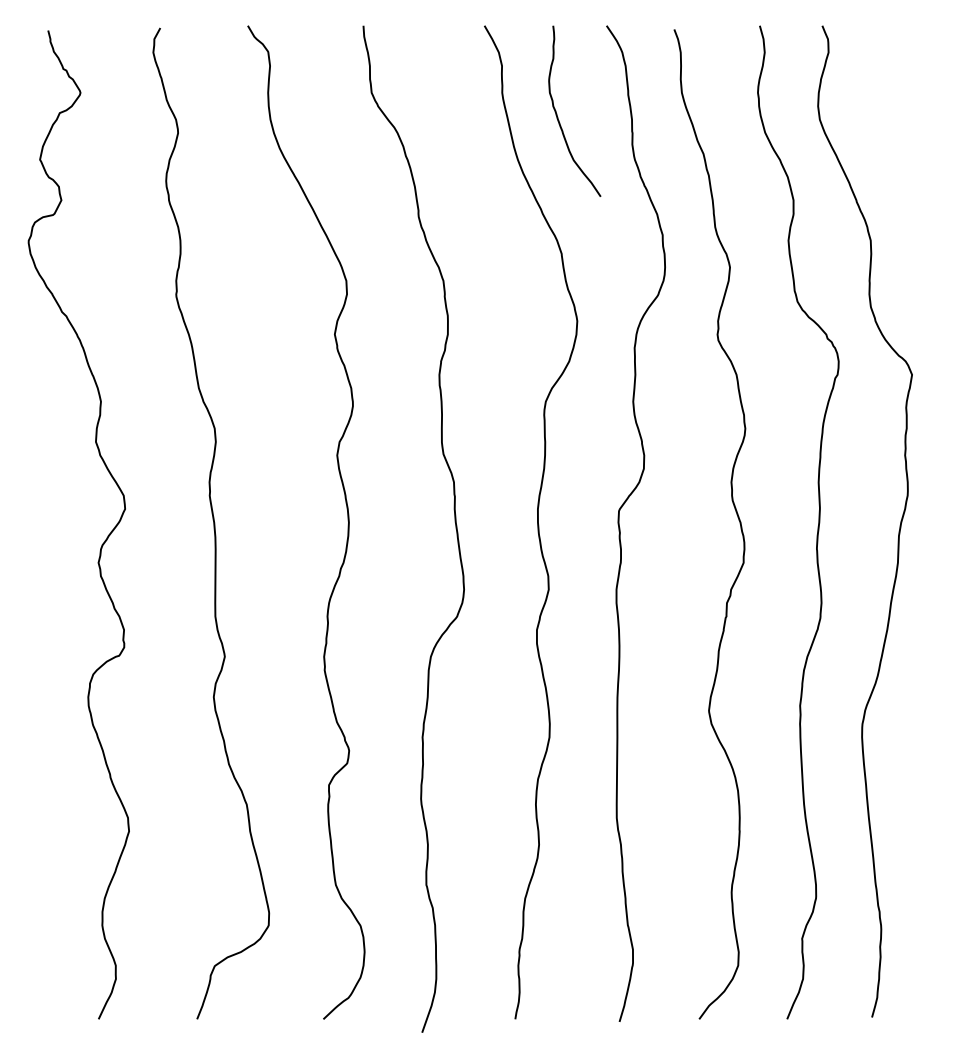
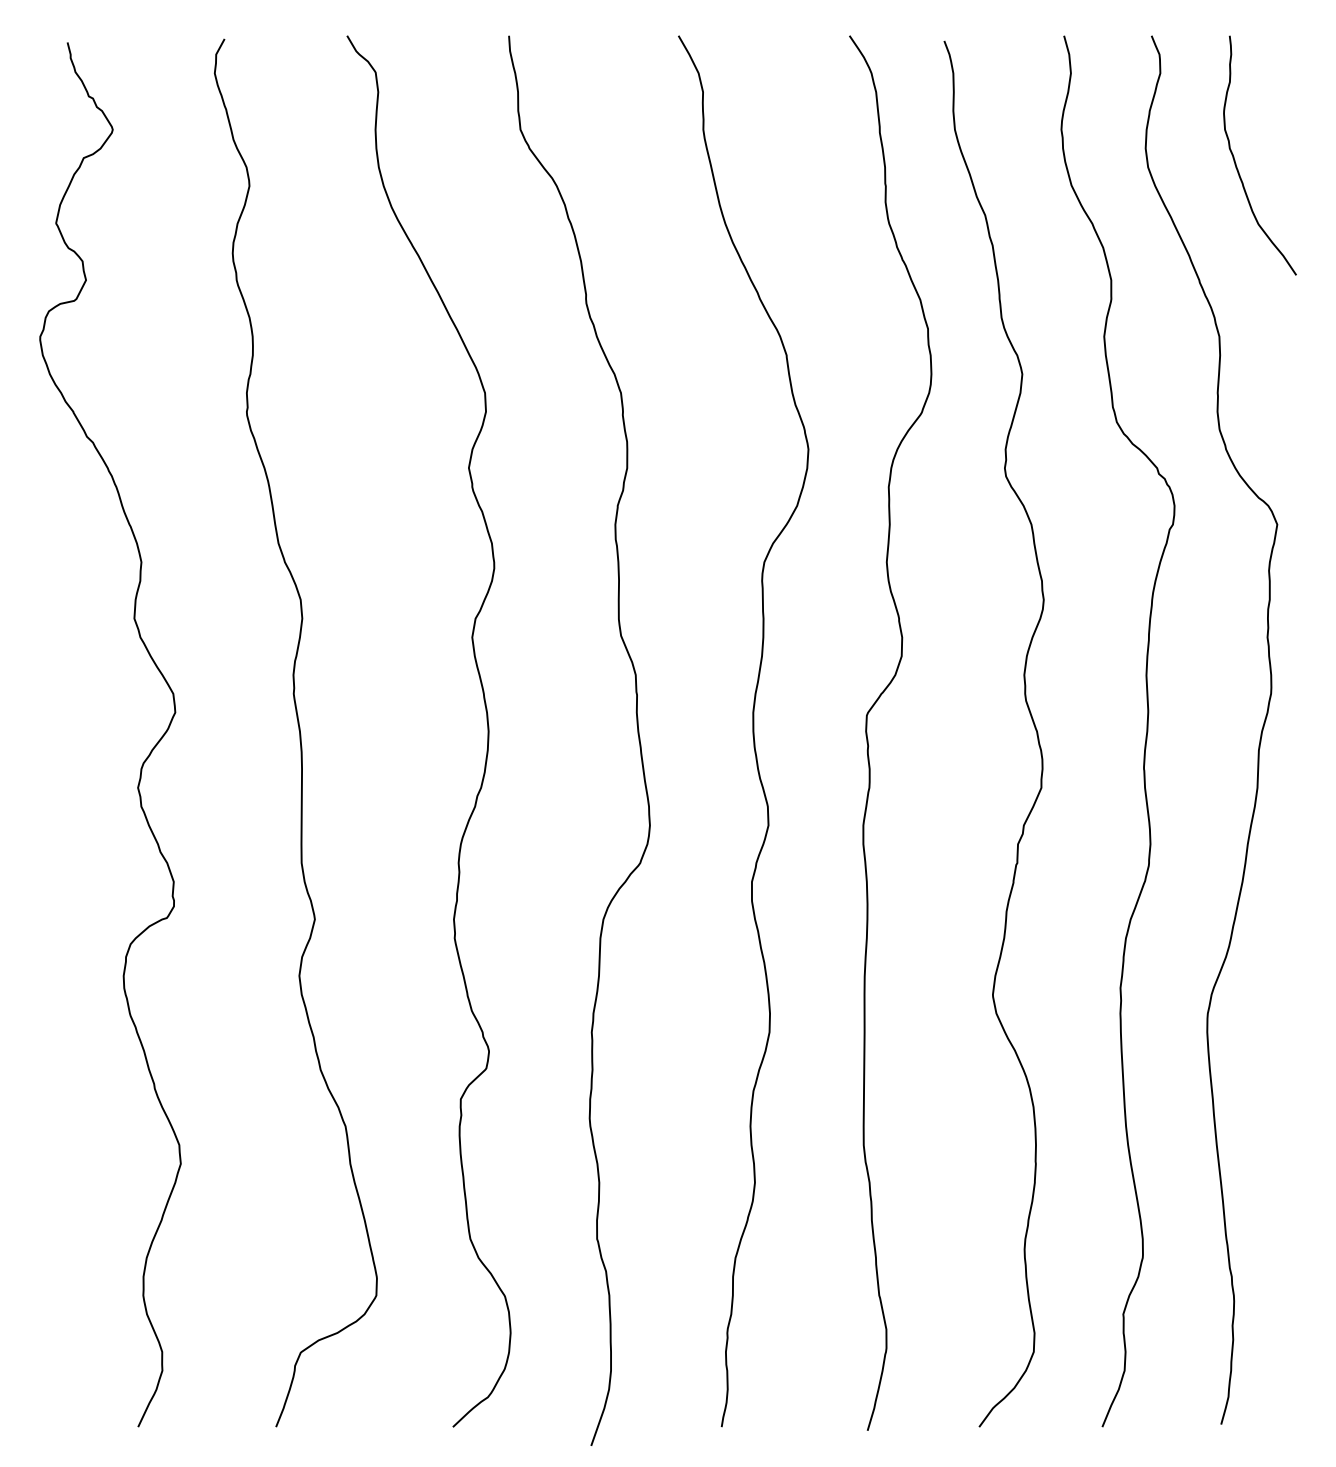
curve: (558, 116) -> (1236, 163), moved

